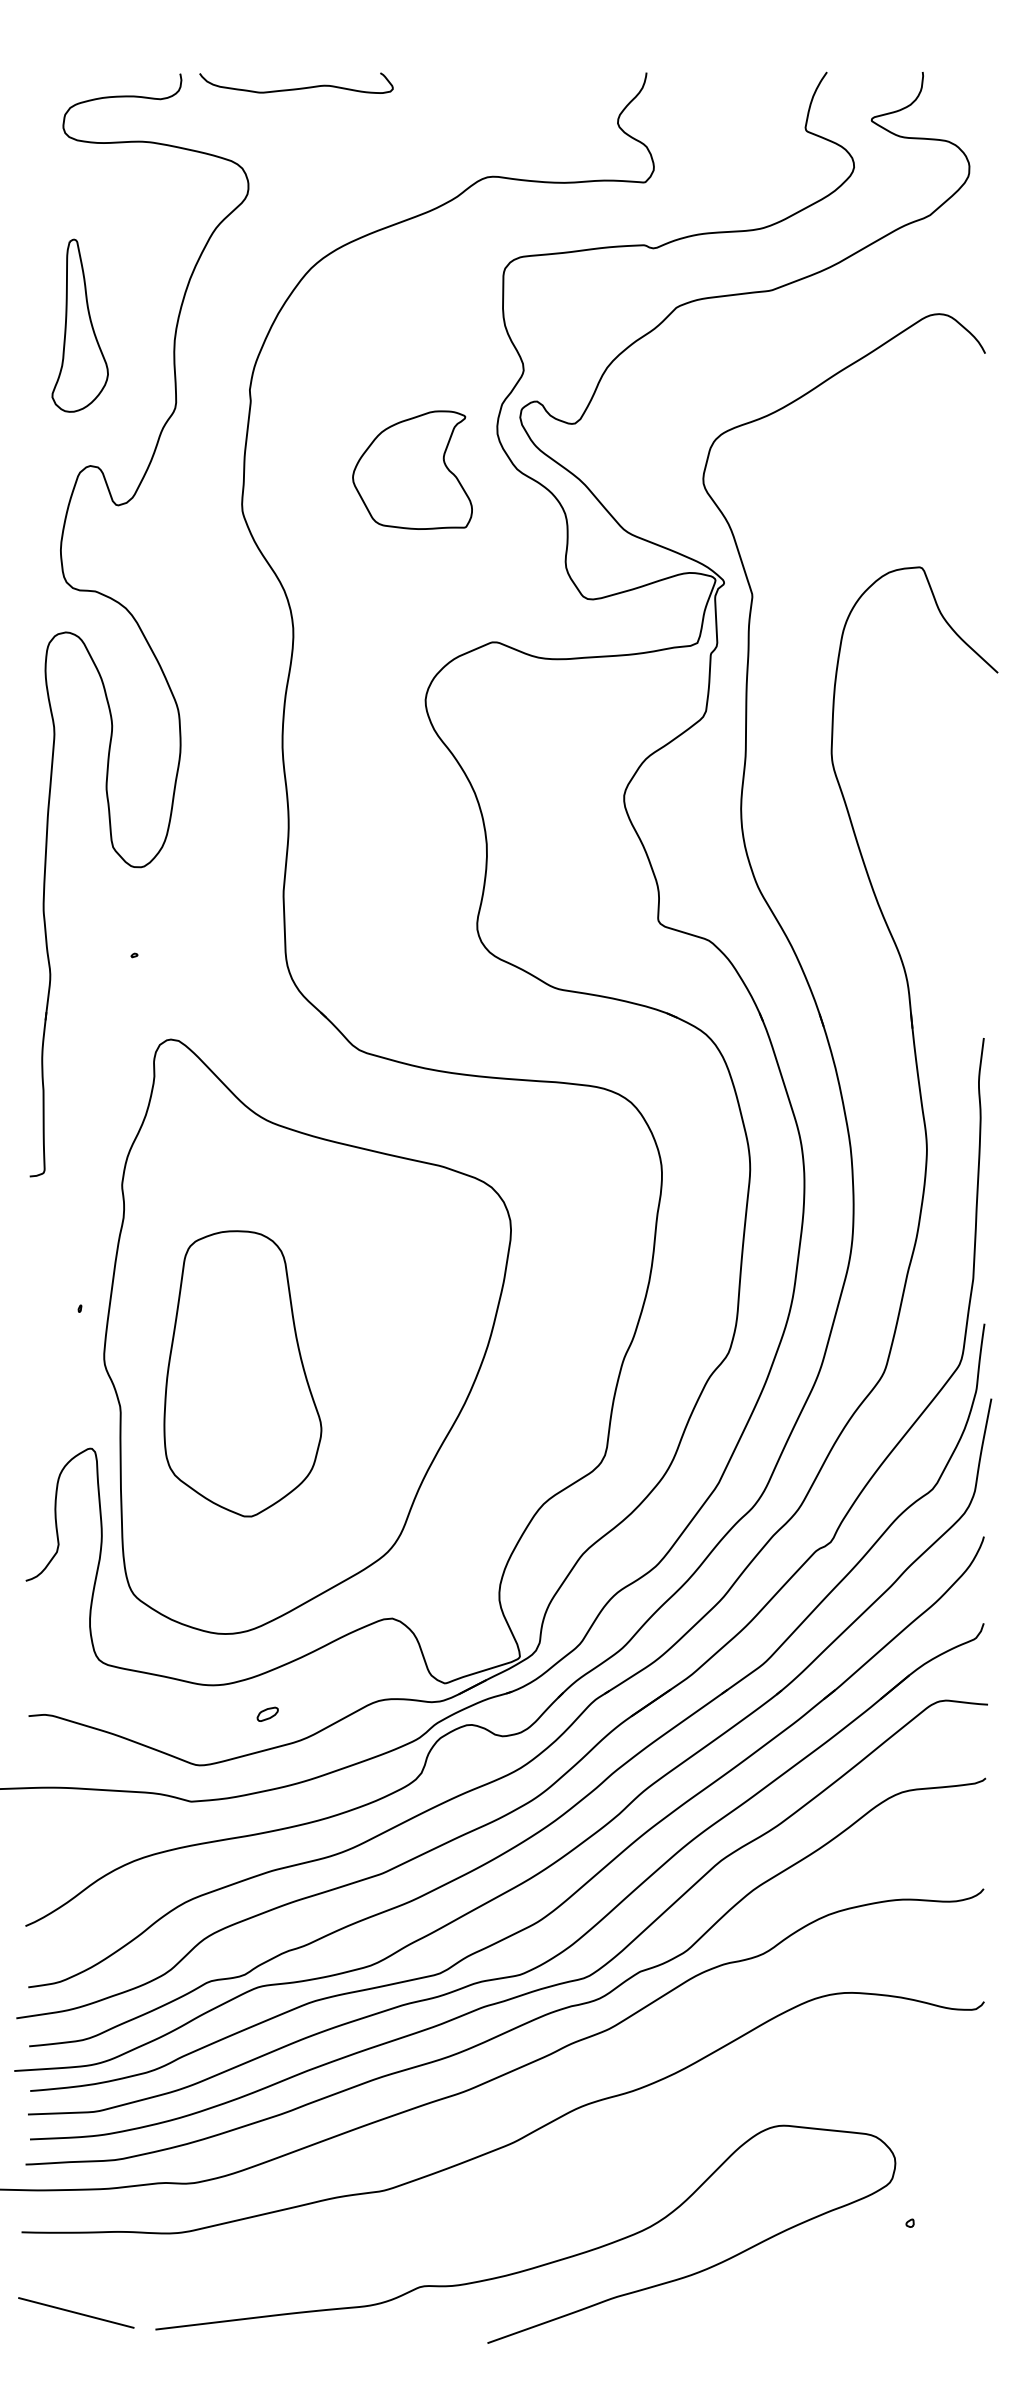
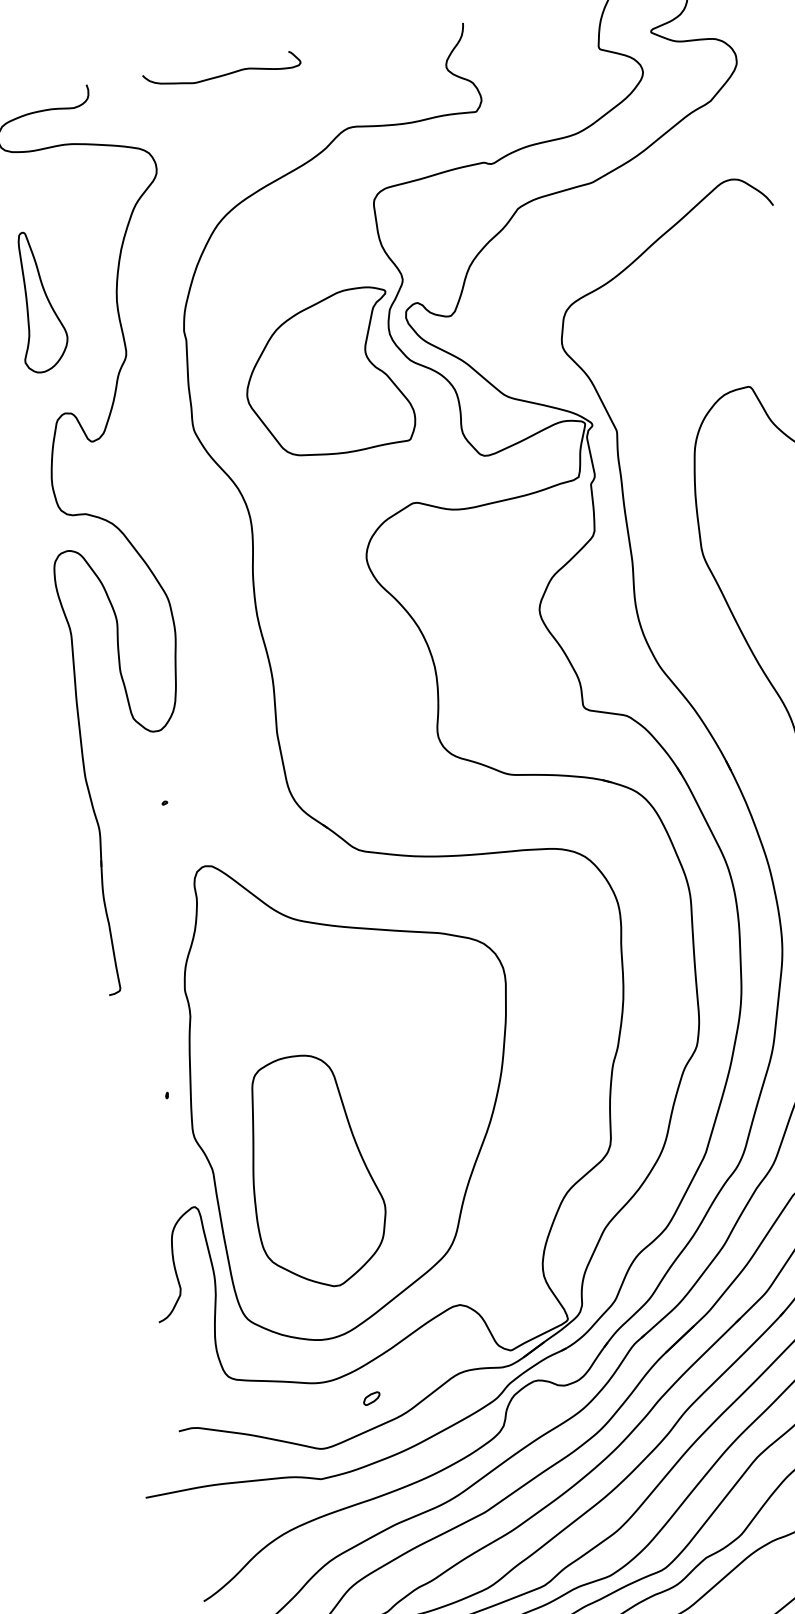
curve: (296, 88) -> (222, 75), moved
part: (412, 470) -> (325, 374), size x1.67
part: (242, 1373) -> (314, 1171), moved

